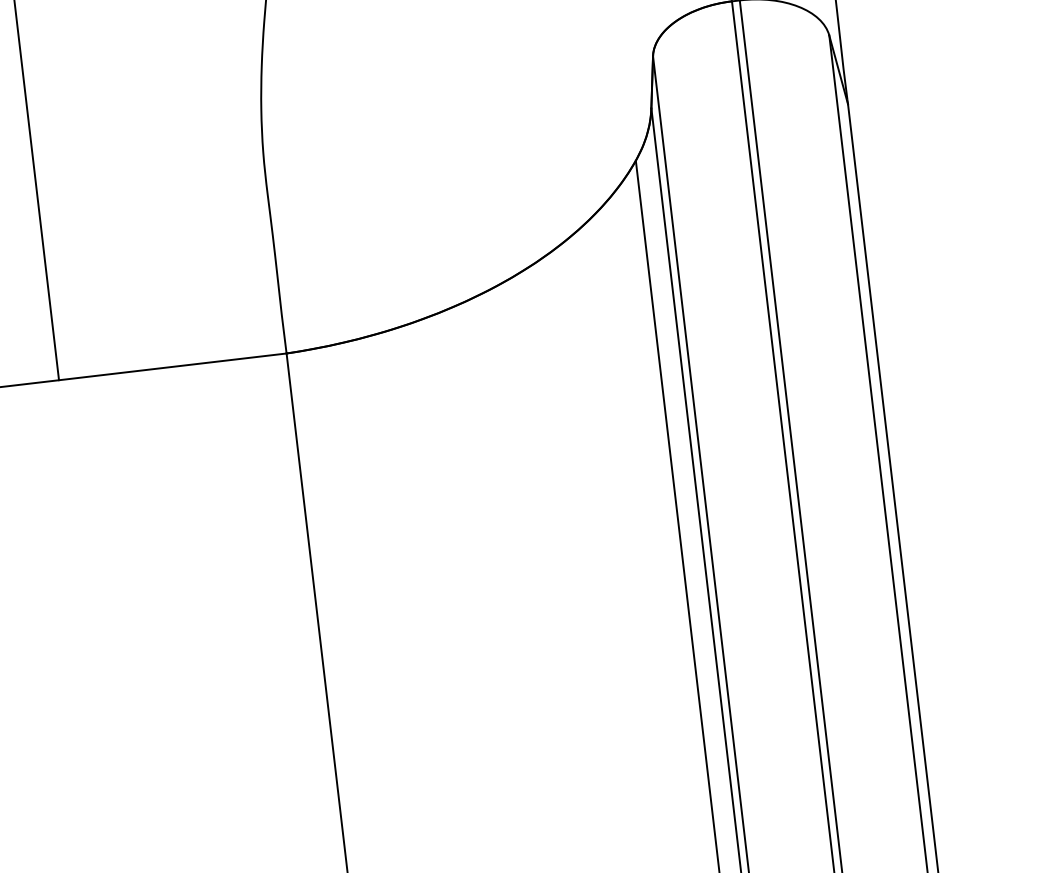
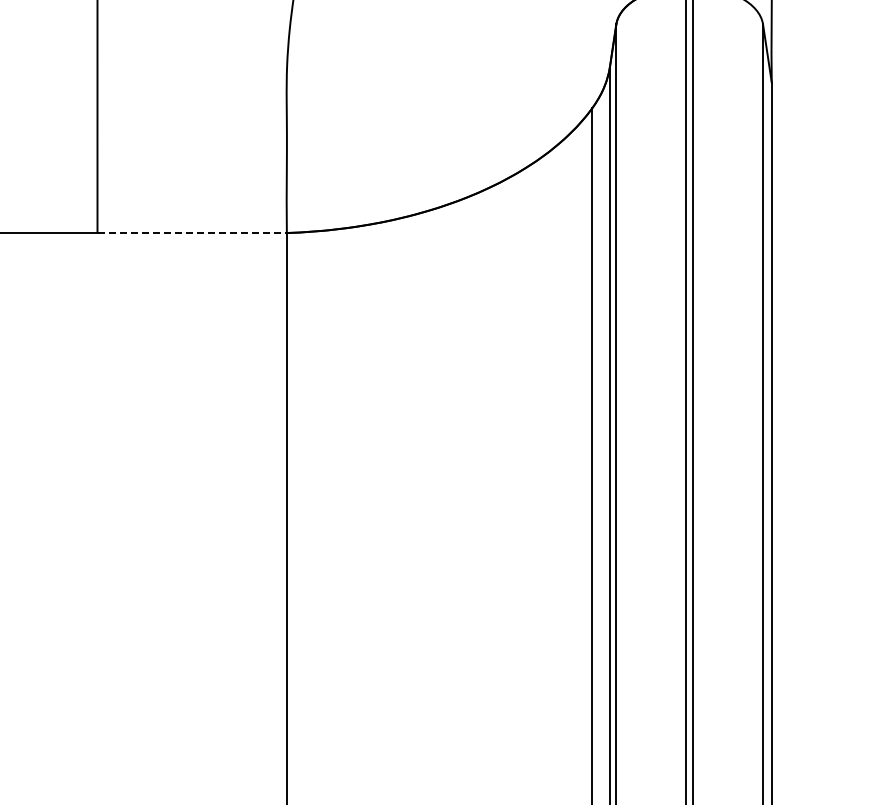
line: (173, 367) -> (192, 233), solid -> dashed

